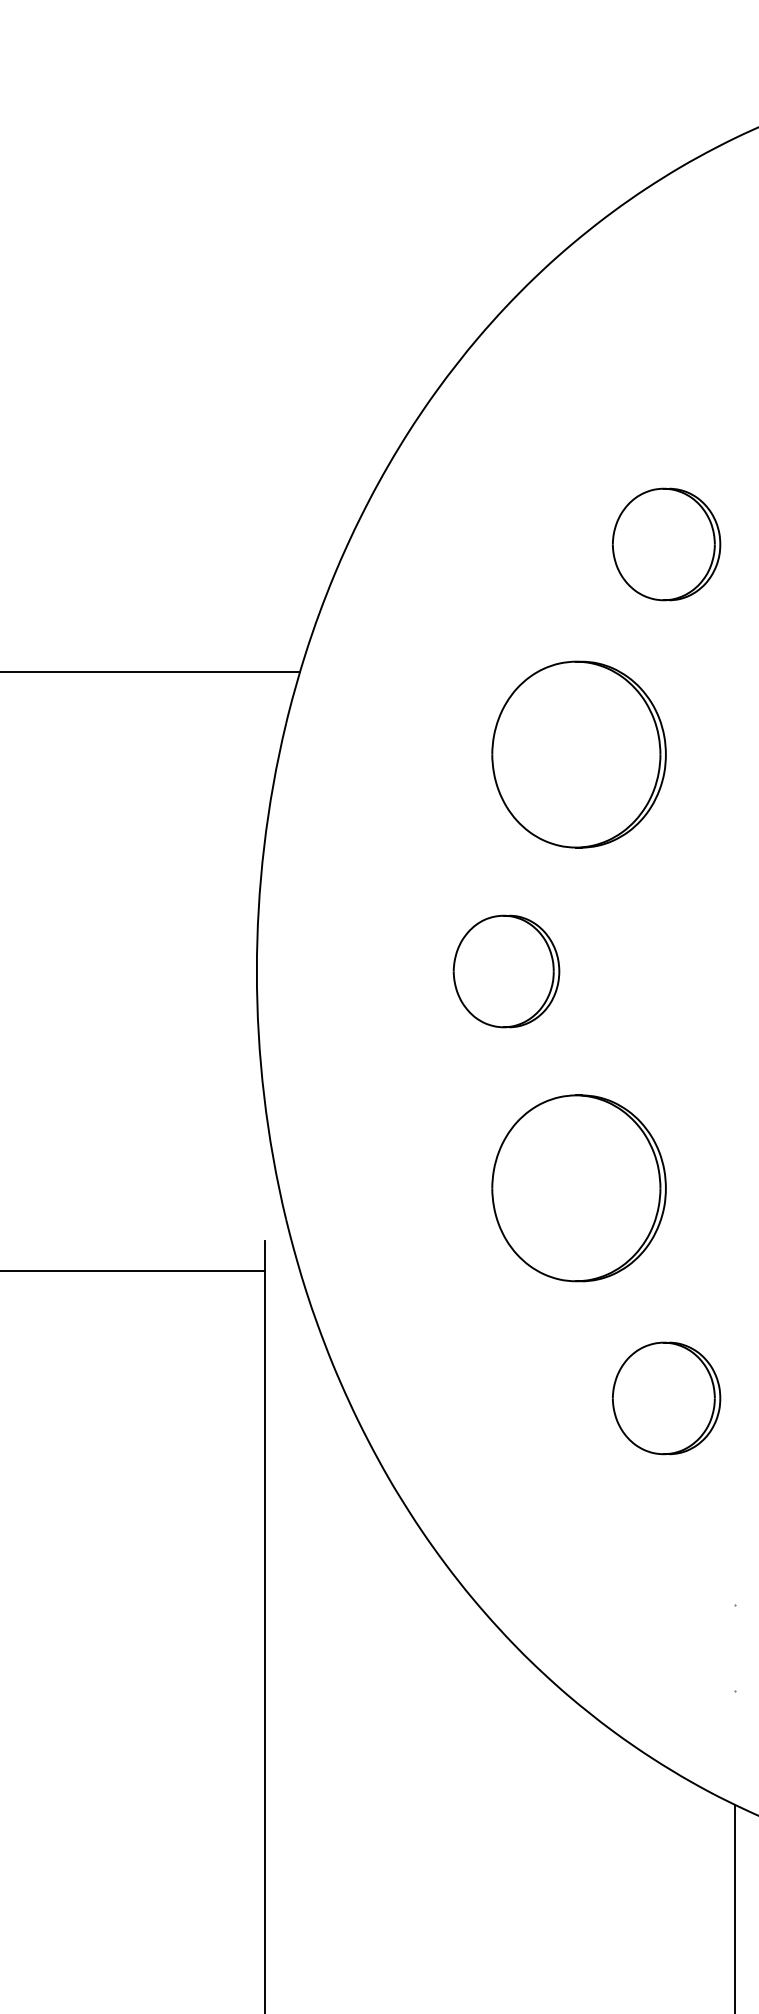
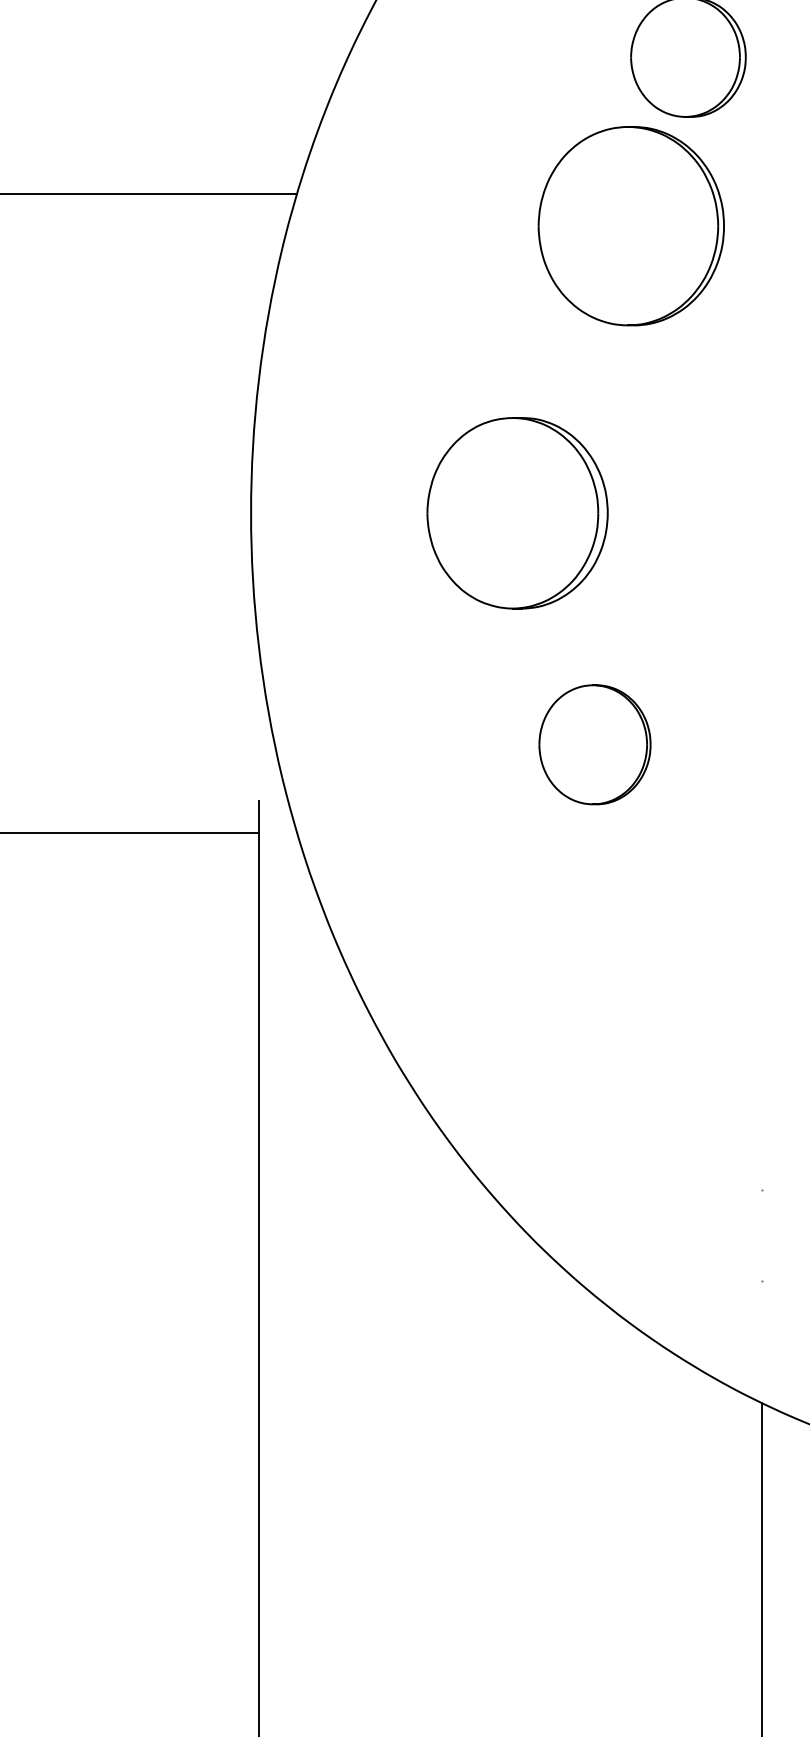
part: (578, 754) -> (630, 226), moved
part: (506, 971) -> (517, 513), size x1.6
part: (578, 1188) -> (594, 744), size x0.6
part: (666, 1398) -> (688, 969), removed

